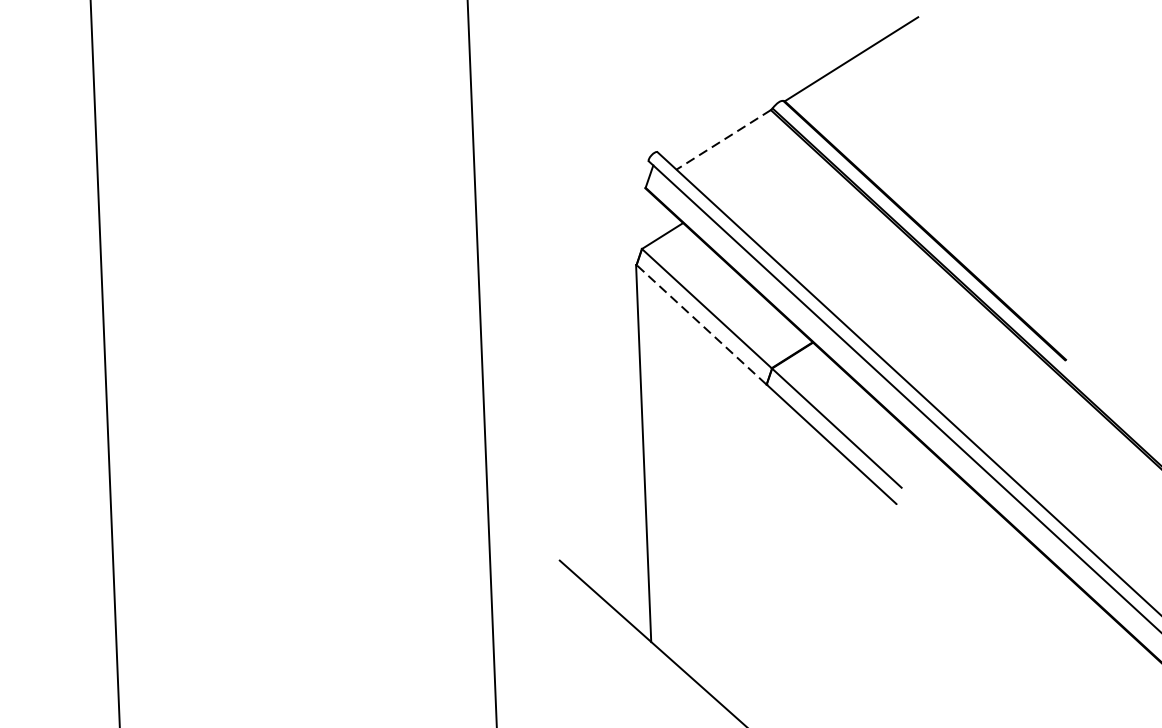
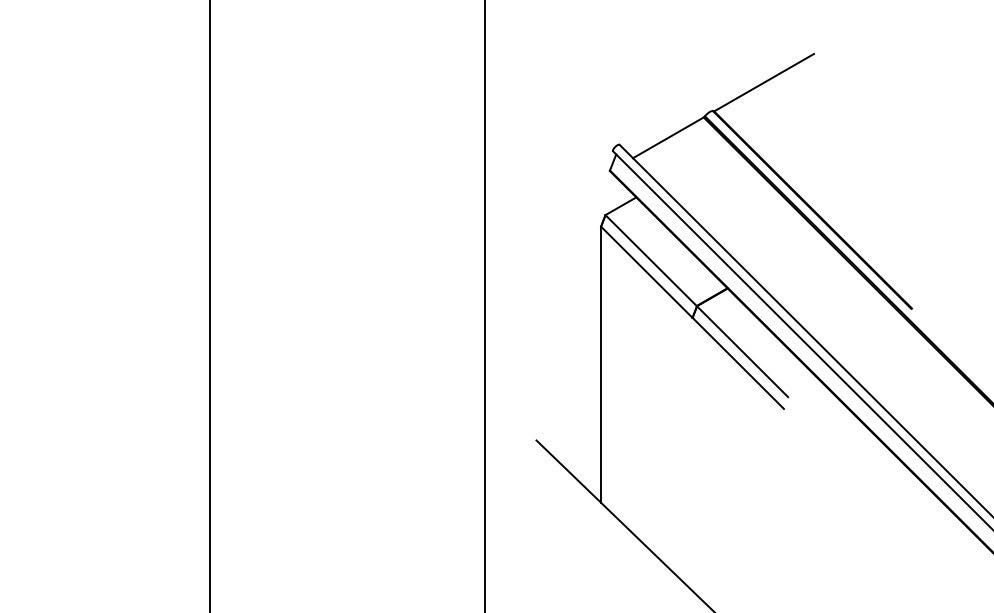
line: (723, 139) -> (668, 137), dashed -> solid
line: (701, 323) -> (646, 271), dashed -> solid

